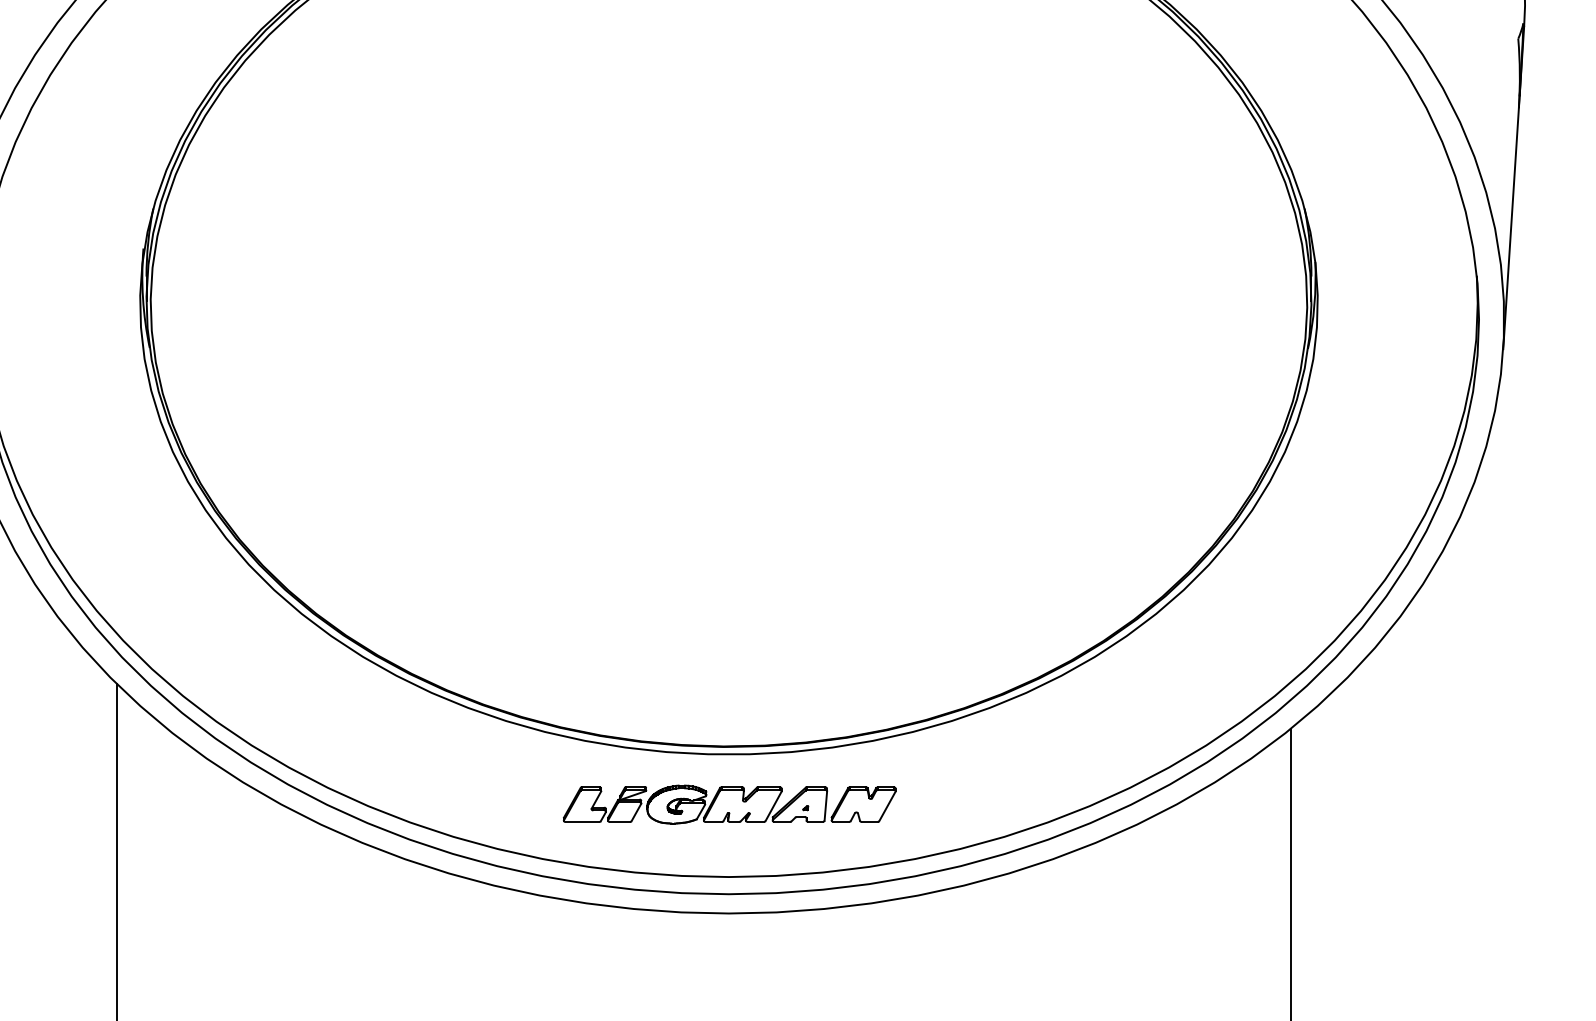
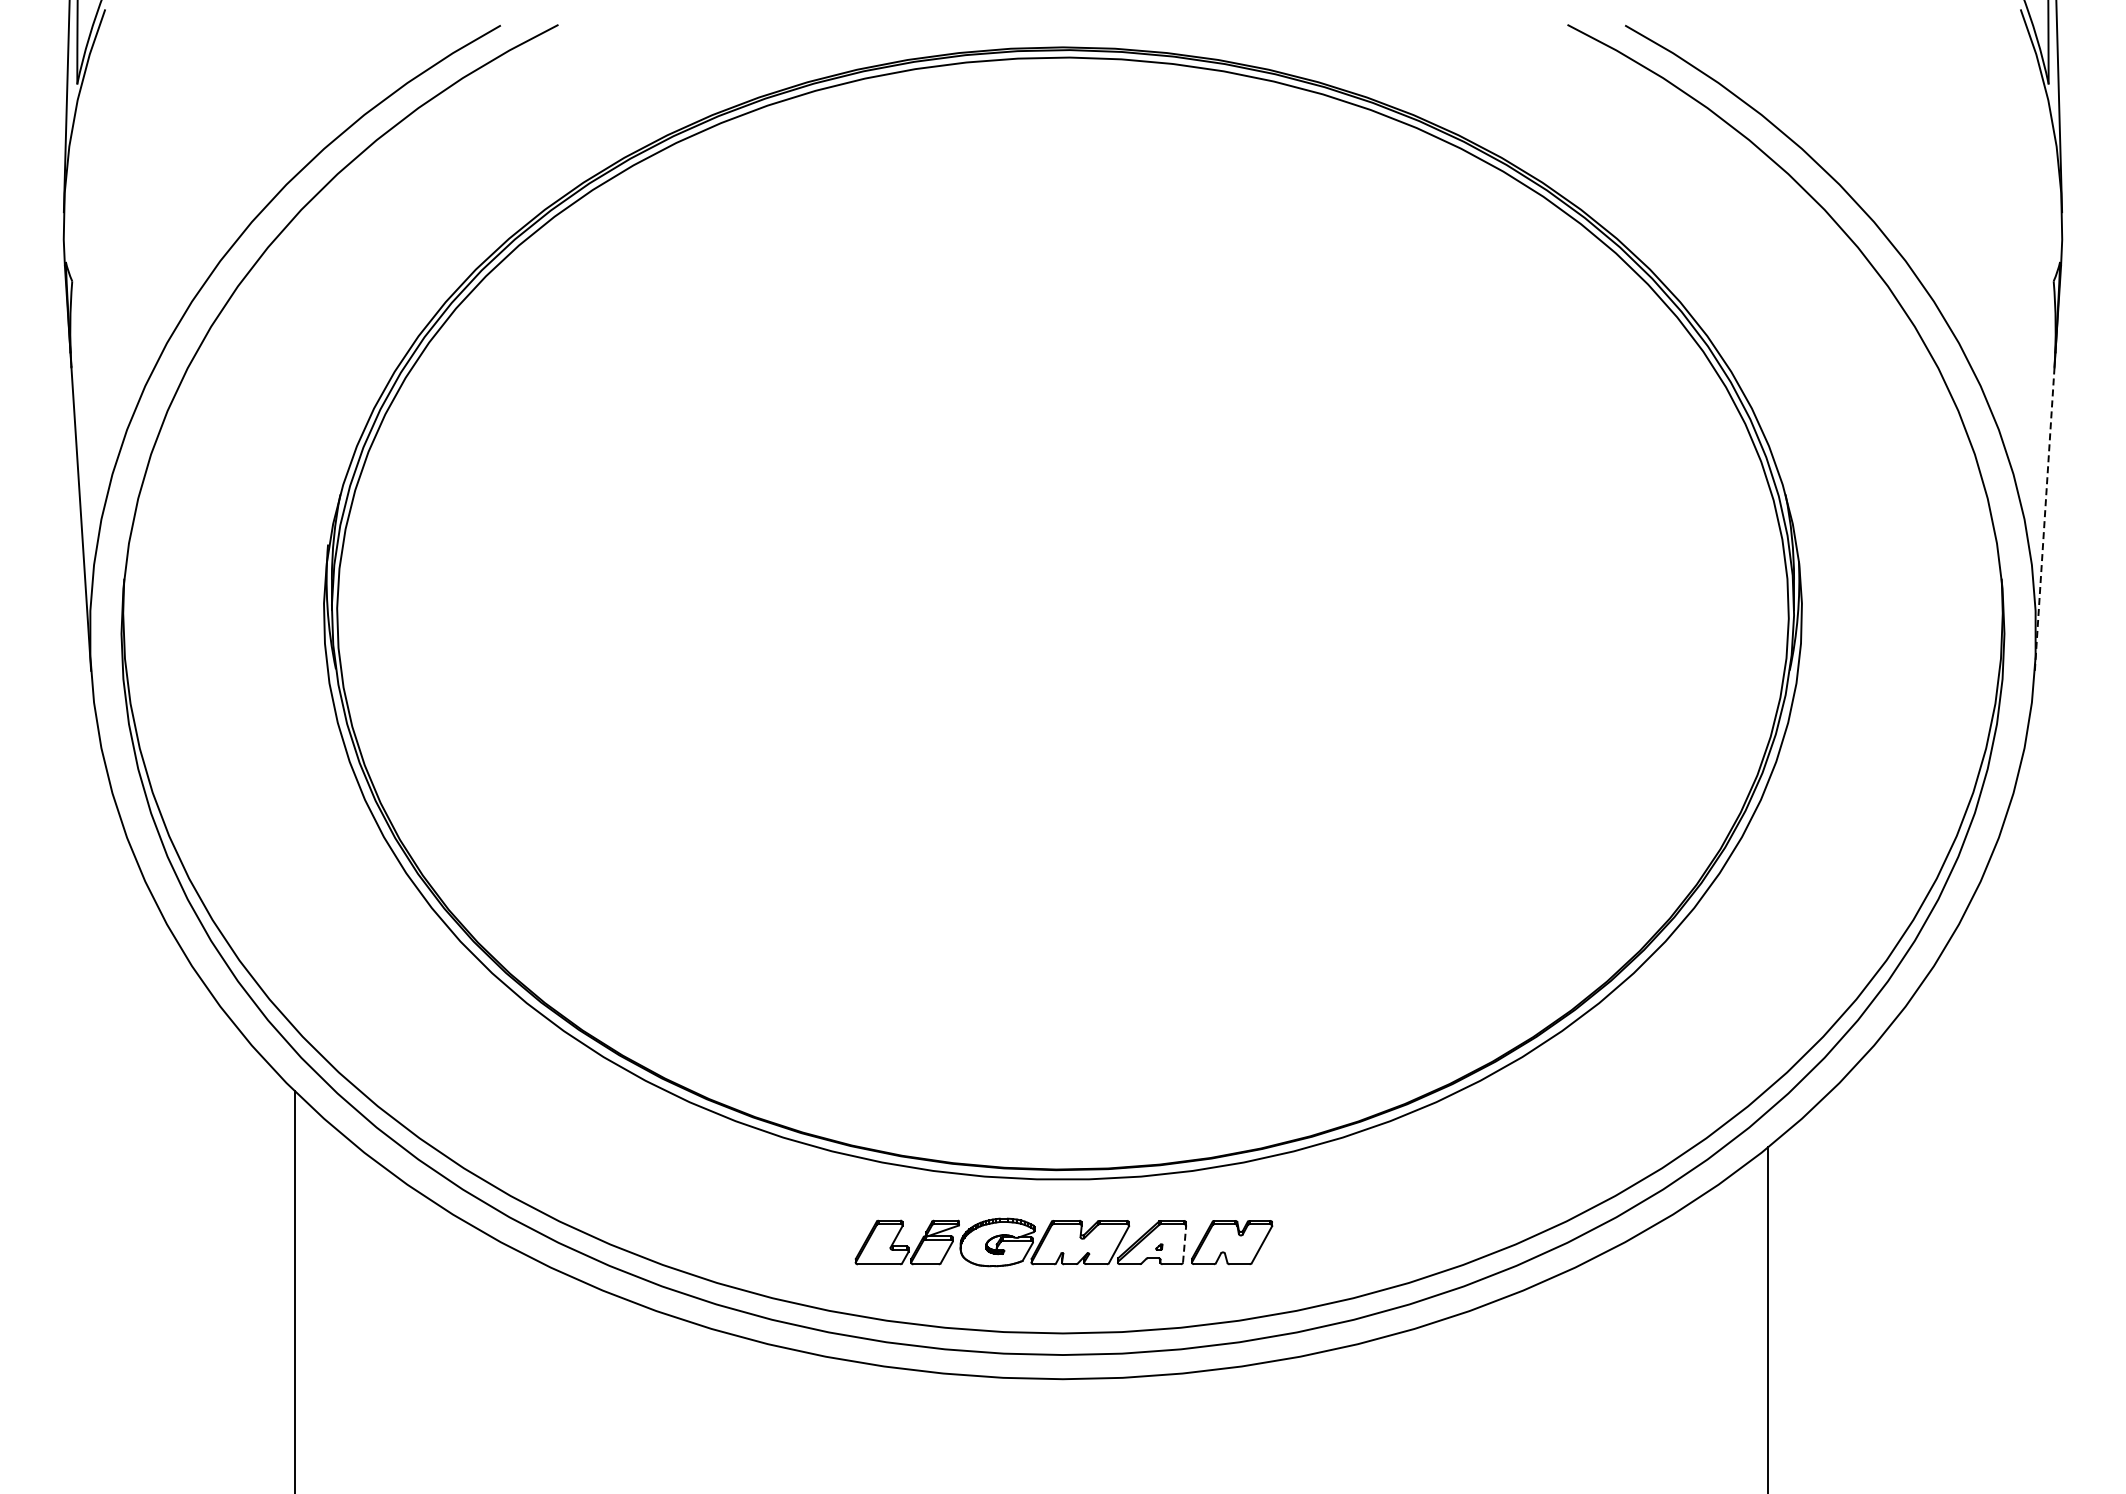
line: (1510, 227) -> (2044, 518), solid -> dashed
line: (825, 805) -> (1184, 1243), solid -> dashed

